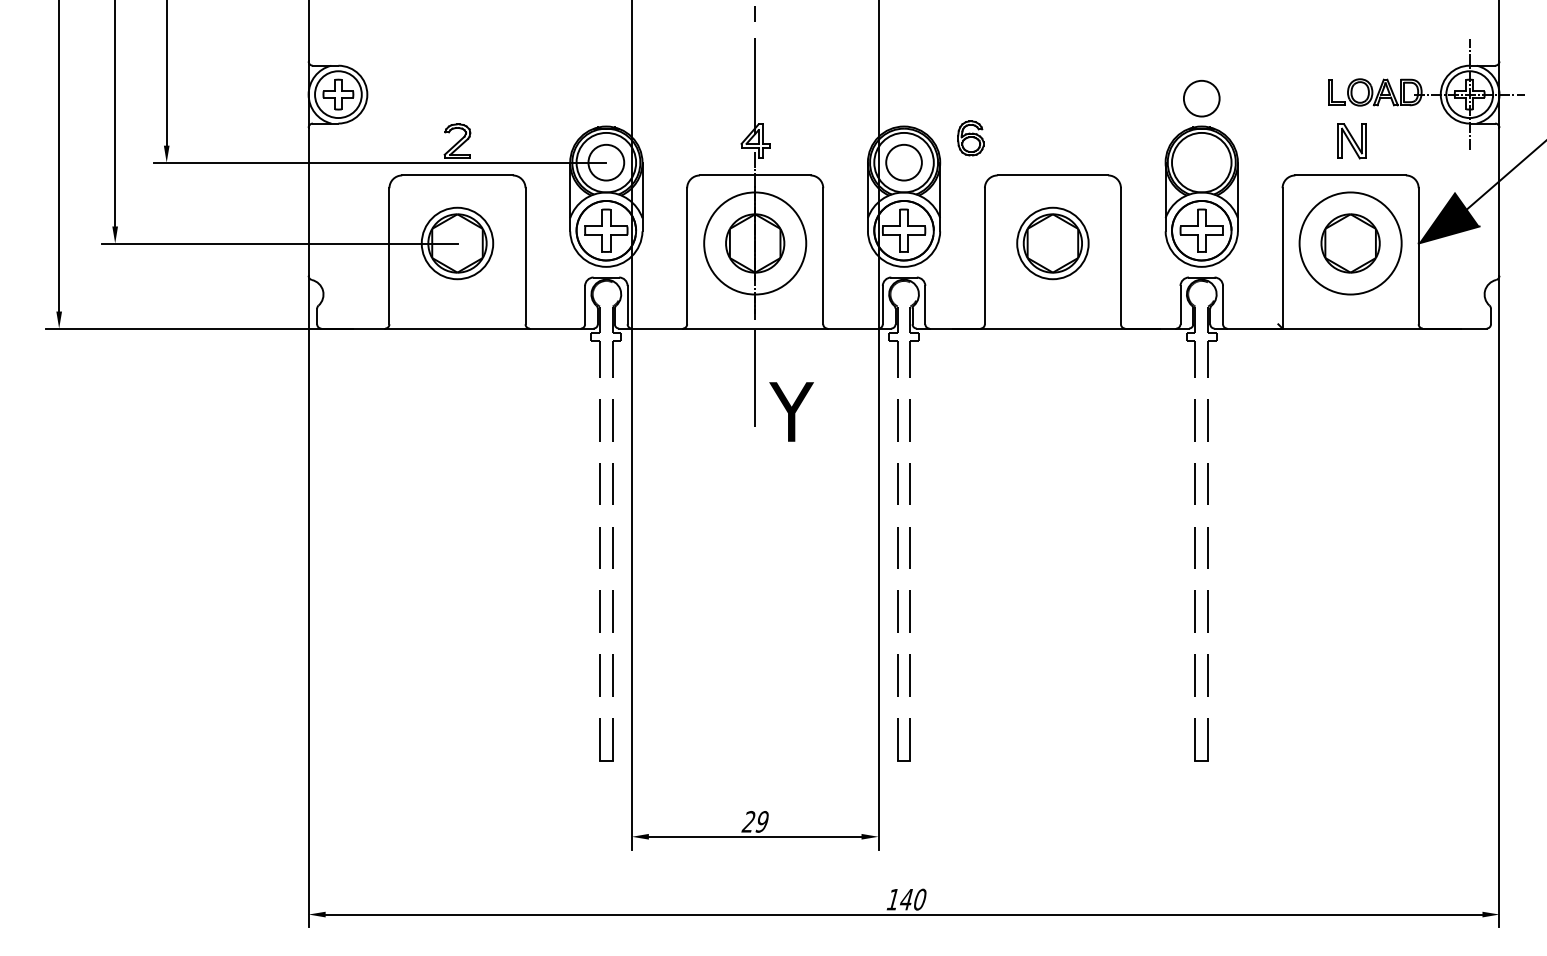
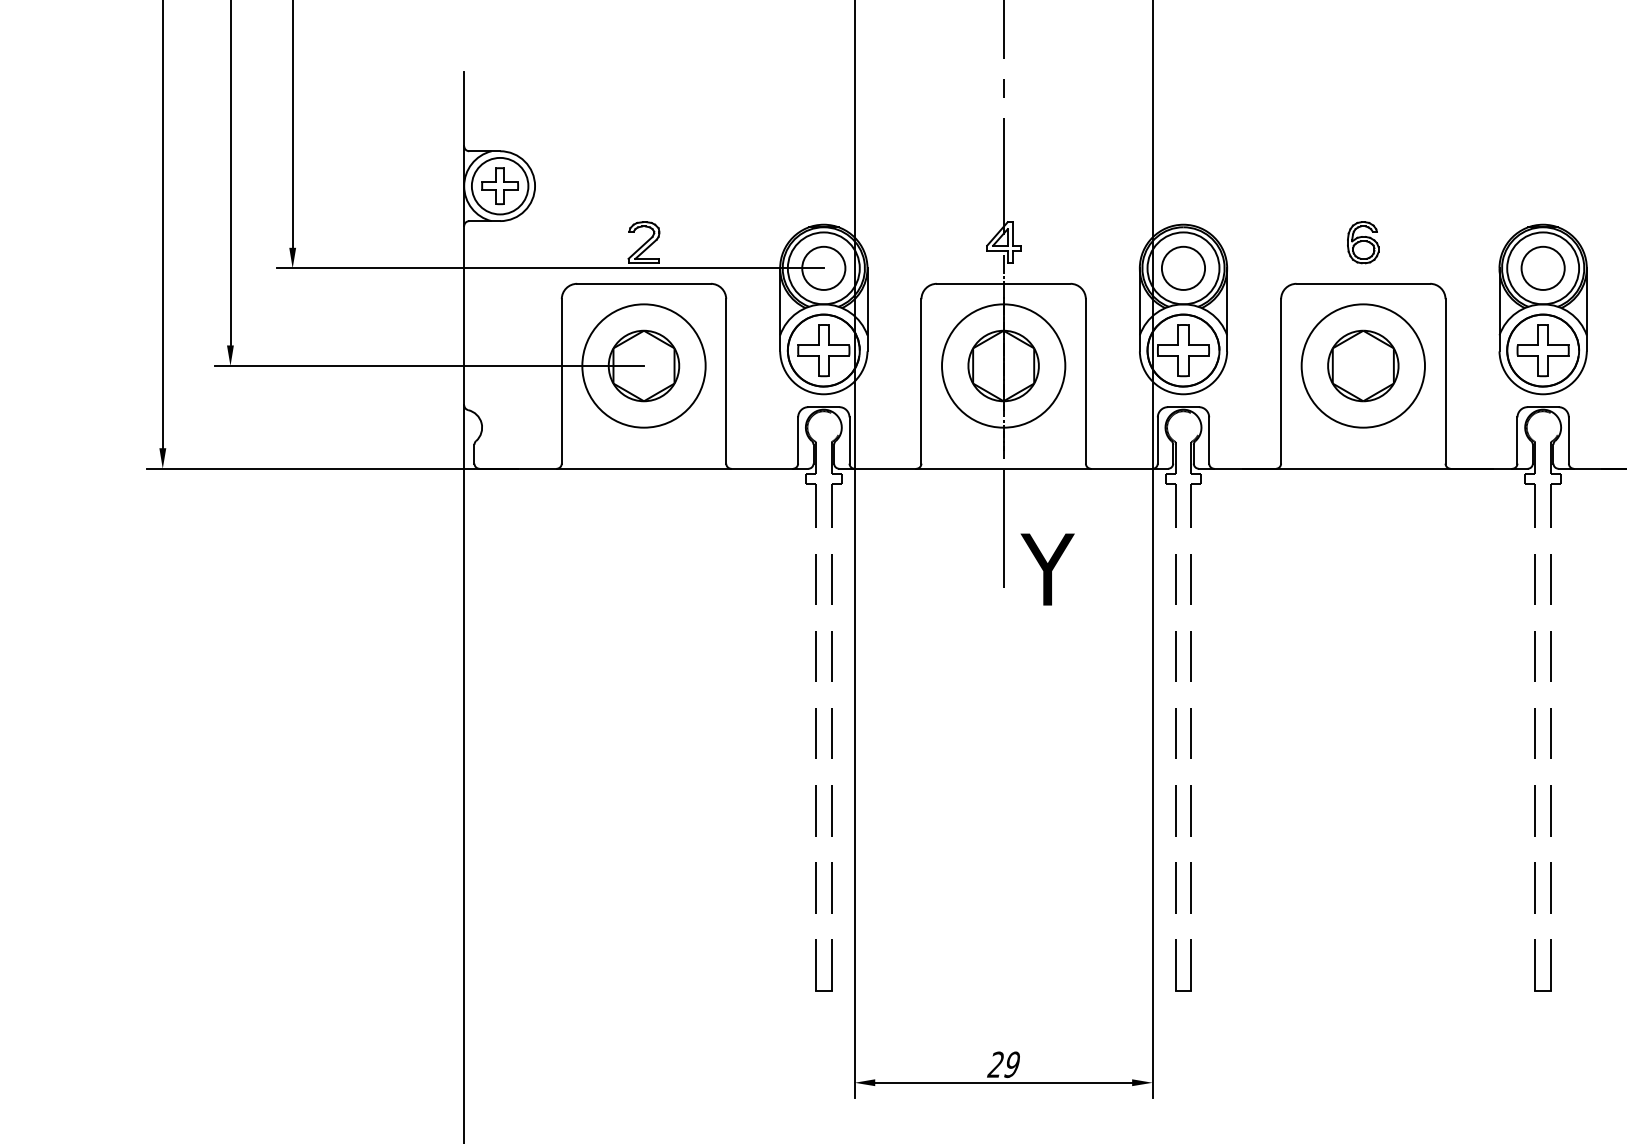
circle: (1201, 98) -> (1542, 268), moved
part: (970, 138) -> (1362, 242), moved
circle: (457, 243) -> (644, 366), size x1.43
circle: (1052, 243) -> (1362, 366), size x1.43

